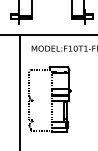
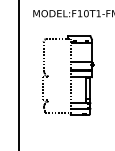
part: (49, 99) -> (68, 75), moved

